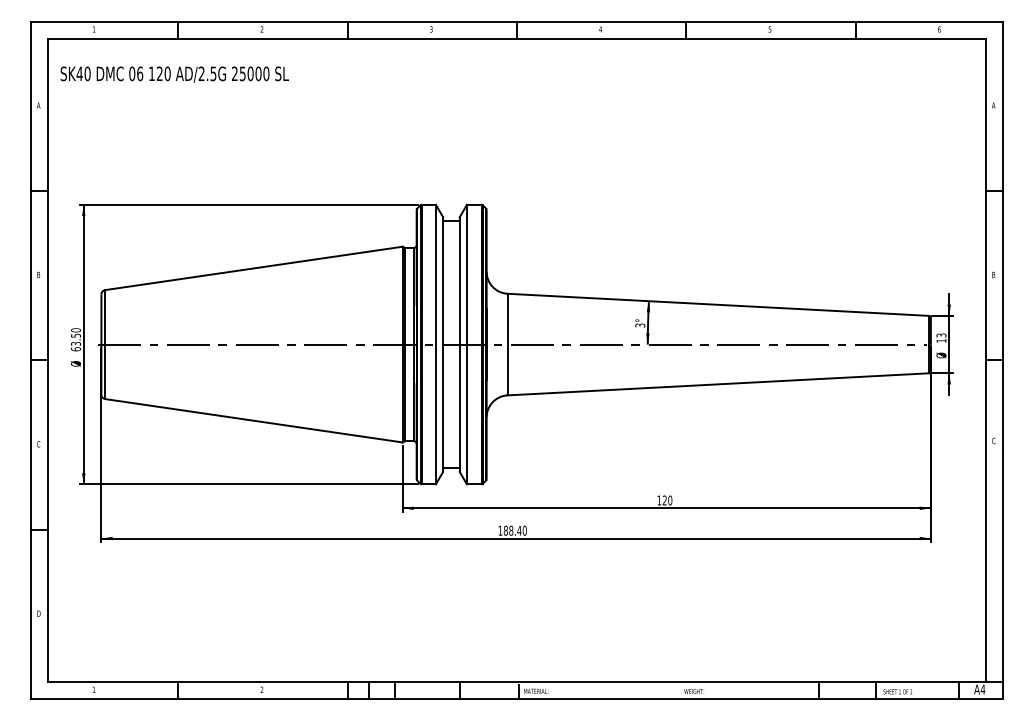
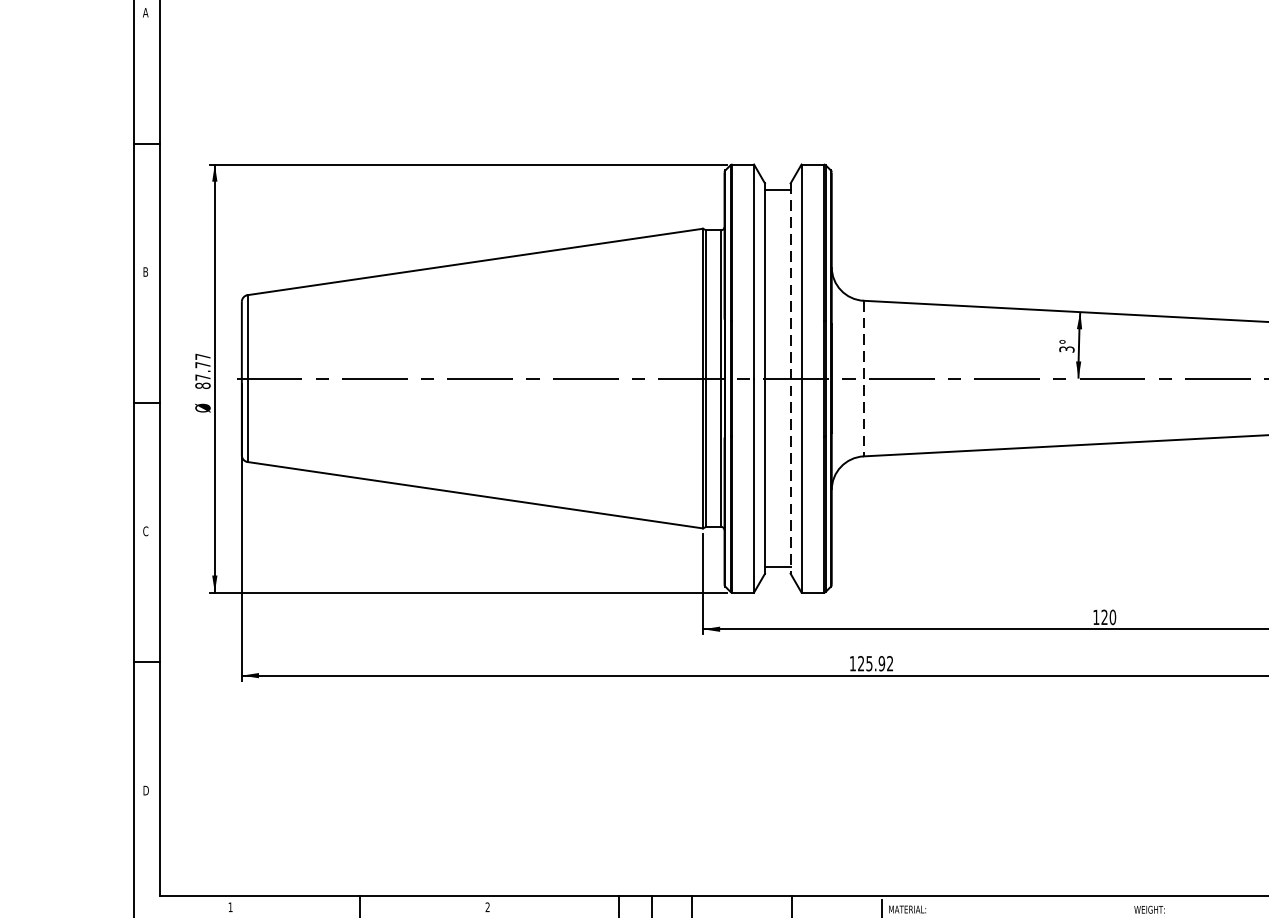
text: (76, 339) -> (203, 370), 63.50 -> 87.77
line: (507, 344) -> (863, 378), solid -> dashed
line: (459, 345) -> (790, 379), solid -> dashed
text: (514, 530) -> (874, 663), 188.40 -> 125.92

